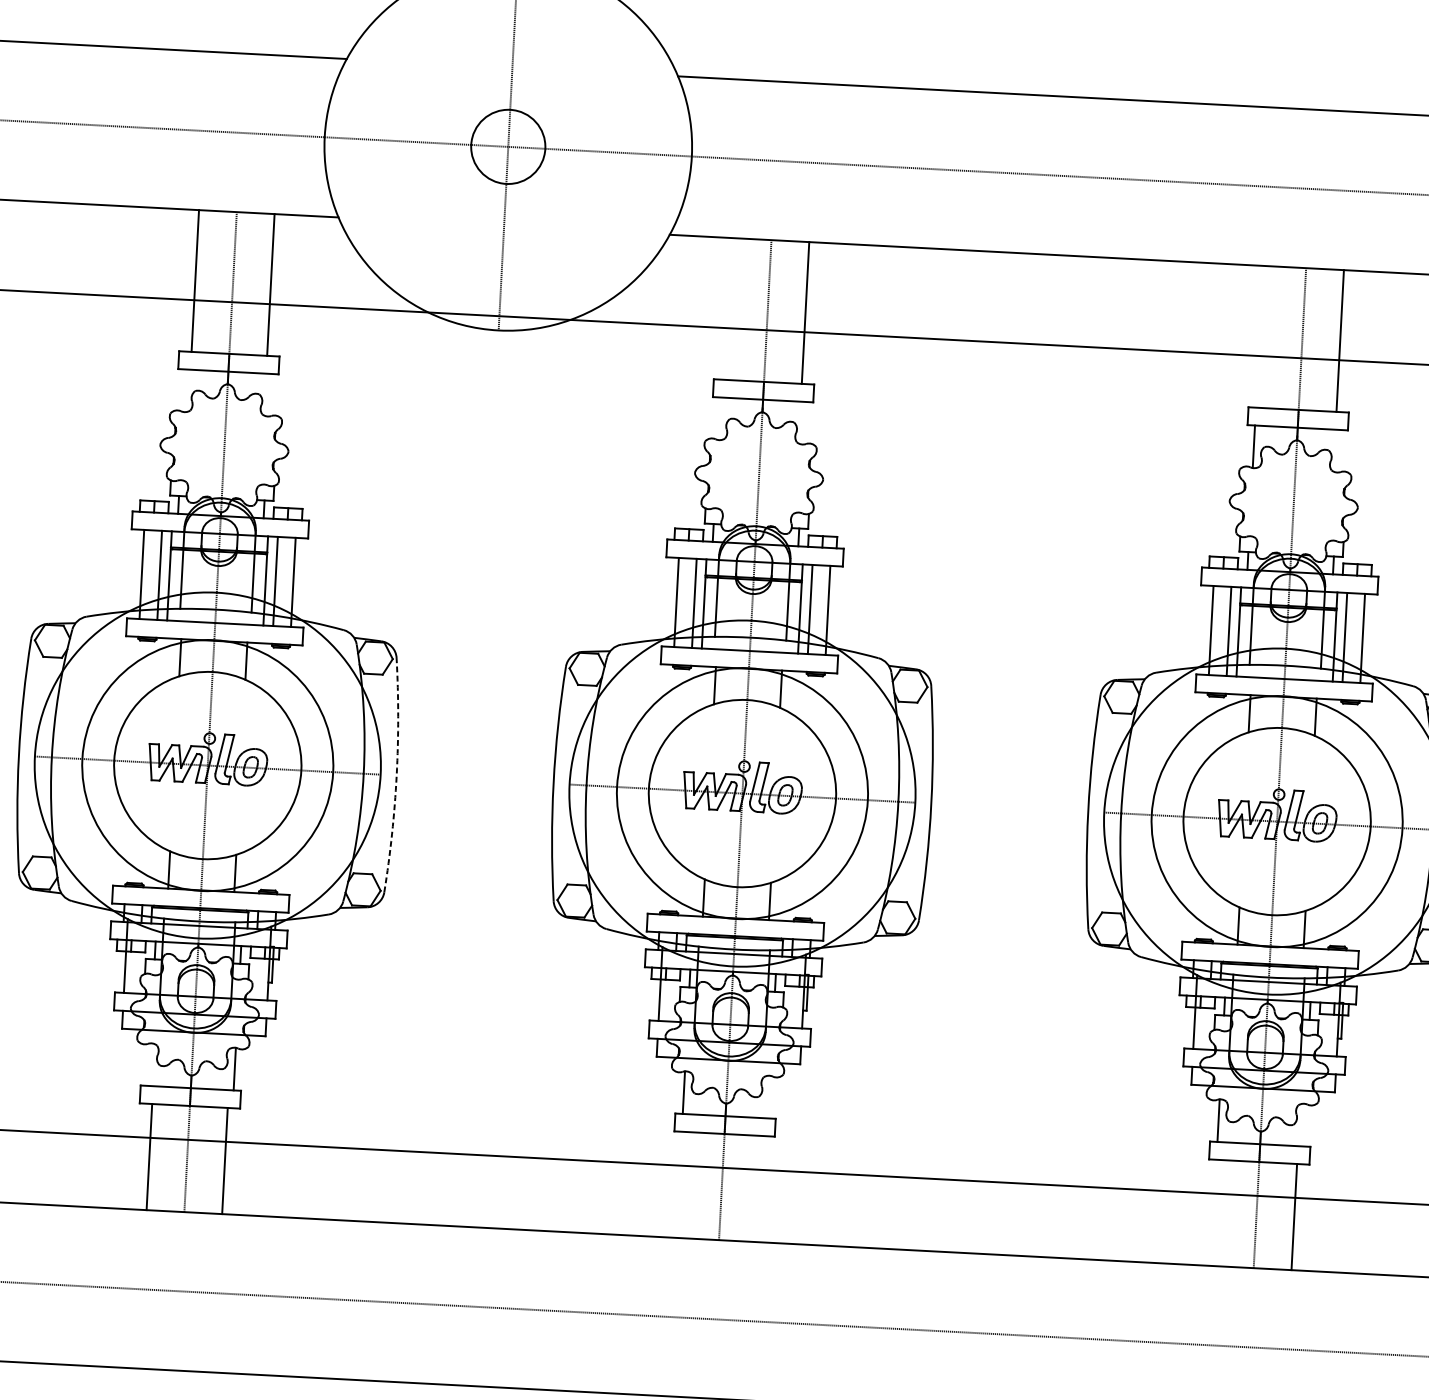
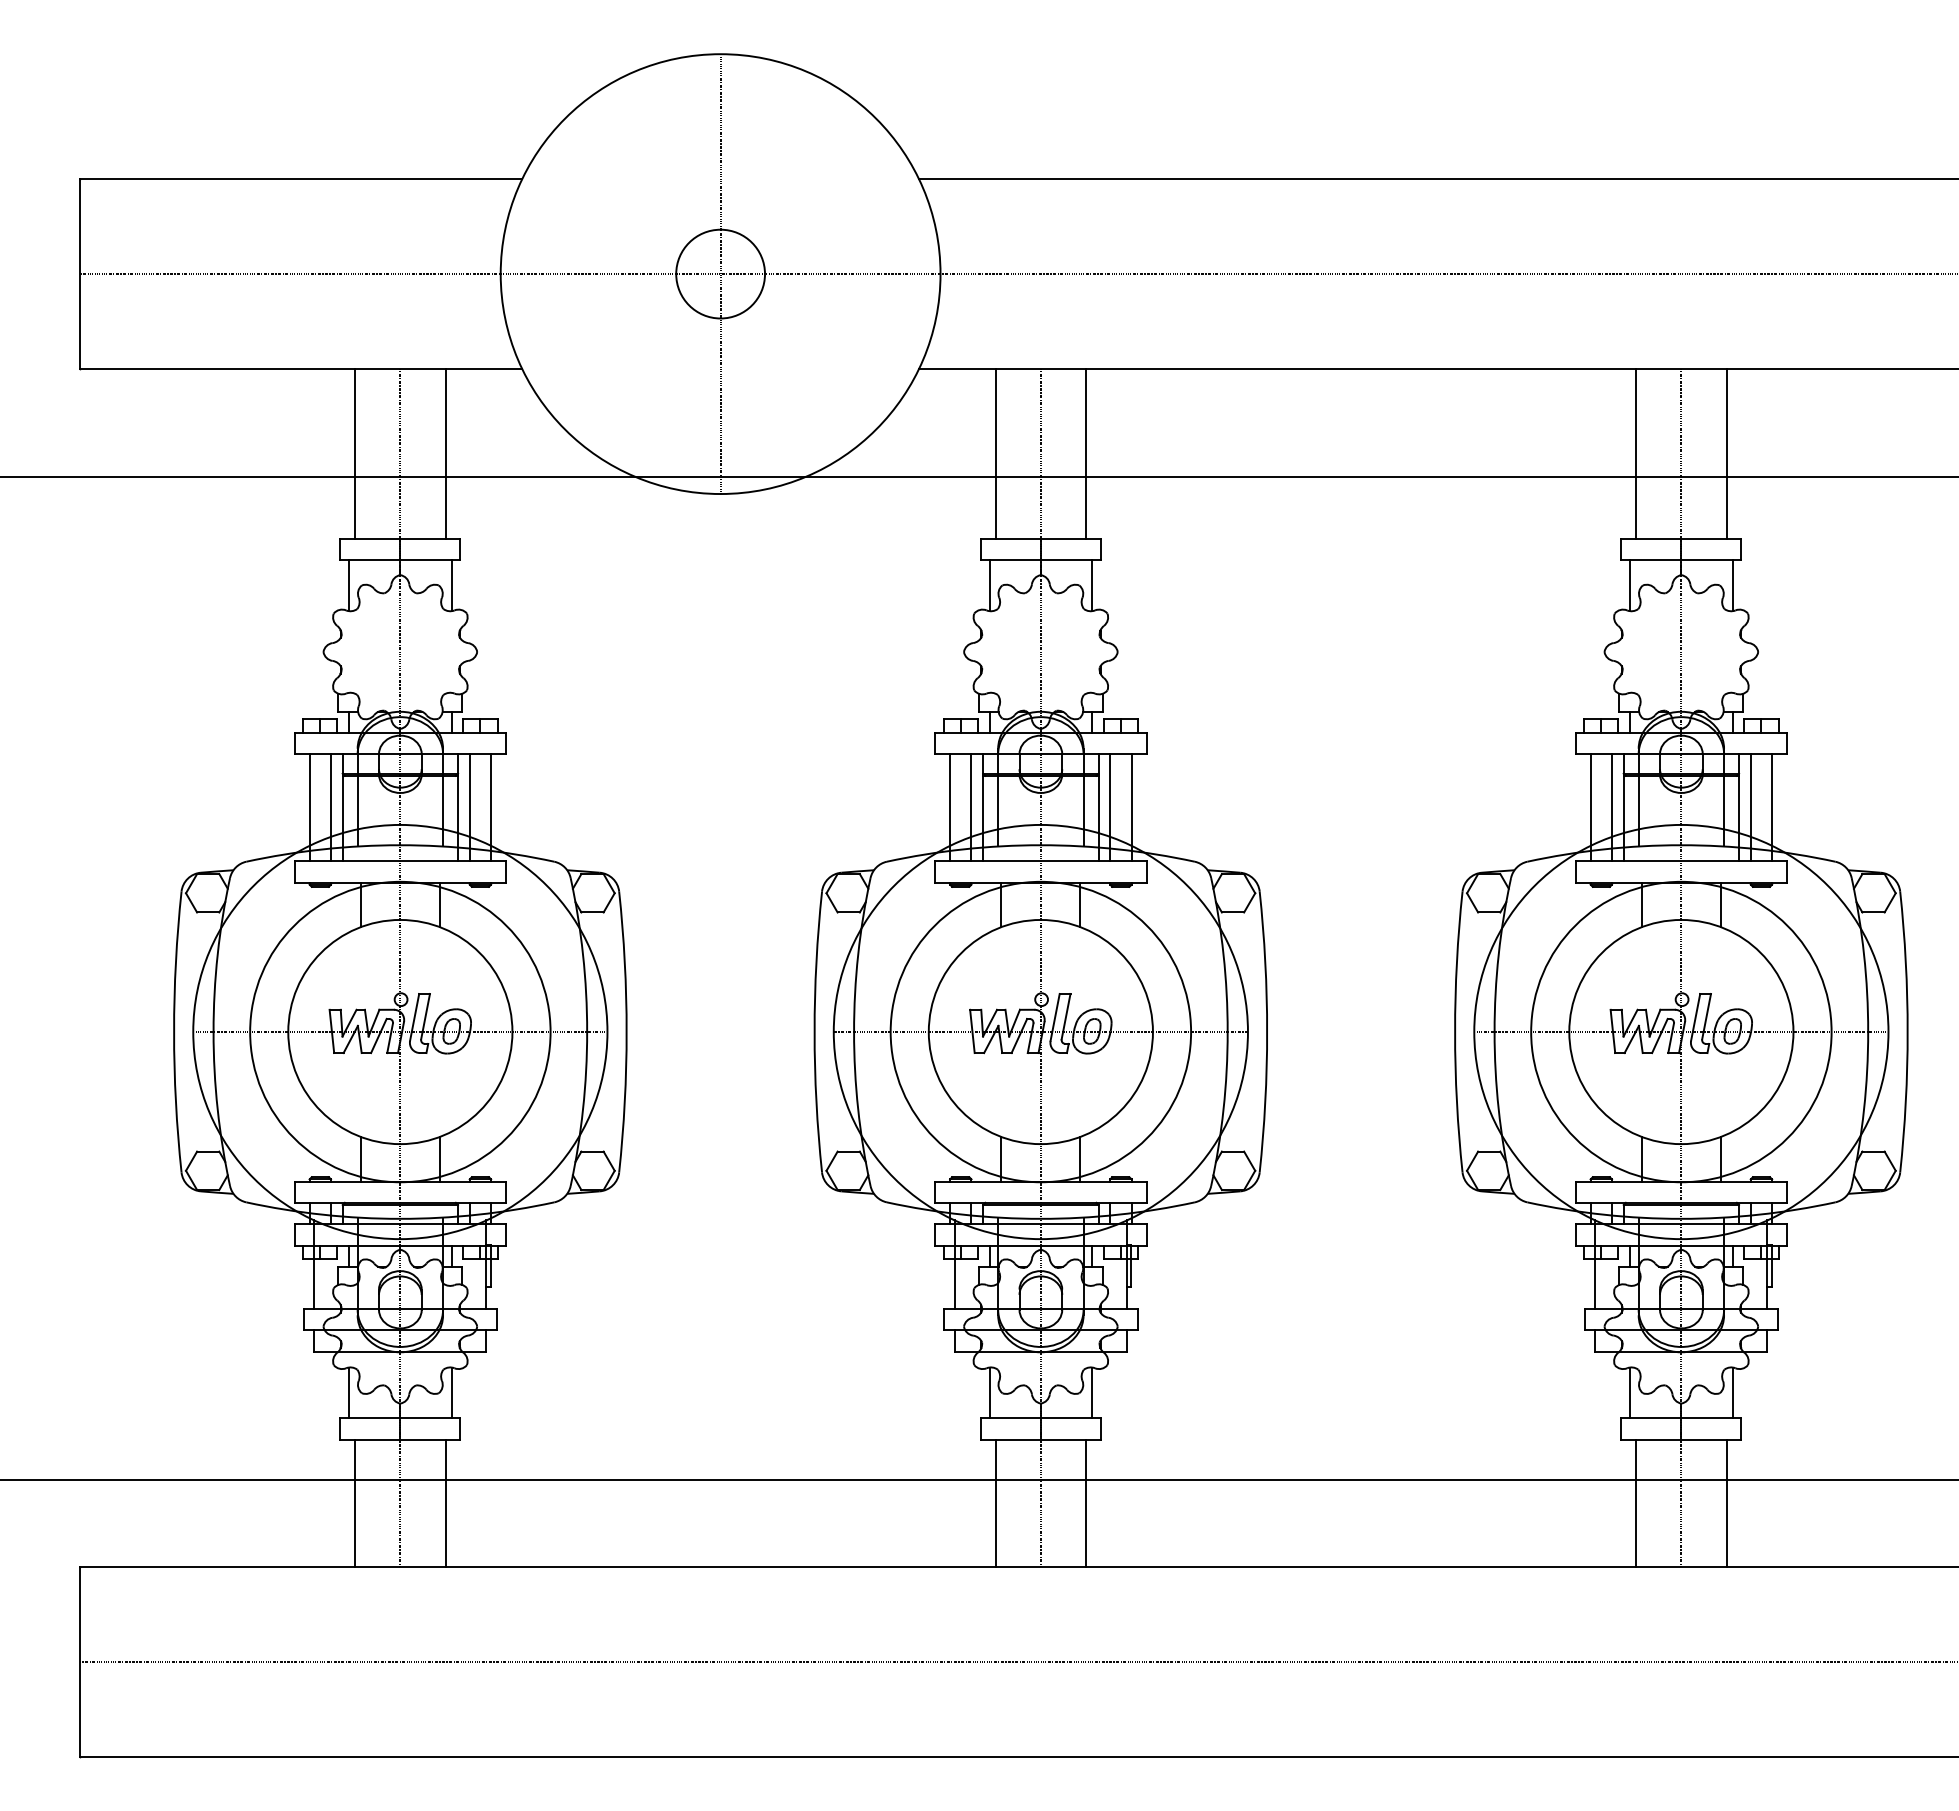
line: (729, 308) -> (995, 453), added
line: (1264, 336) -> (1636, 453), added
line: (184, 390) -> (349, 585), added
line: (270, 395) -> (451, 585), added
line: (719, 418) -> (989, 585), added
line: (805, 423) -> (1092, 585), added
line: (1339, 451) -> (1732, 585), added
arc: (396, 775) -> (626, 1032), dashed -> solid
line: (149, 1064) -> (349, 1392), added
line: (769, 1096) -> (1092, 1392), added
line: (1304, 1124) -> (1732, 1392), added
line: (684, 1184) -> (995, 1502), added
line: (759, 1188) -> (1086, 1502), added
line: (1219, 1212) -> (1636, 1502), added

